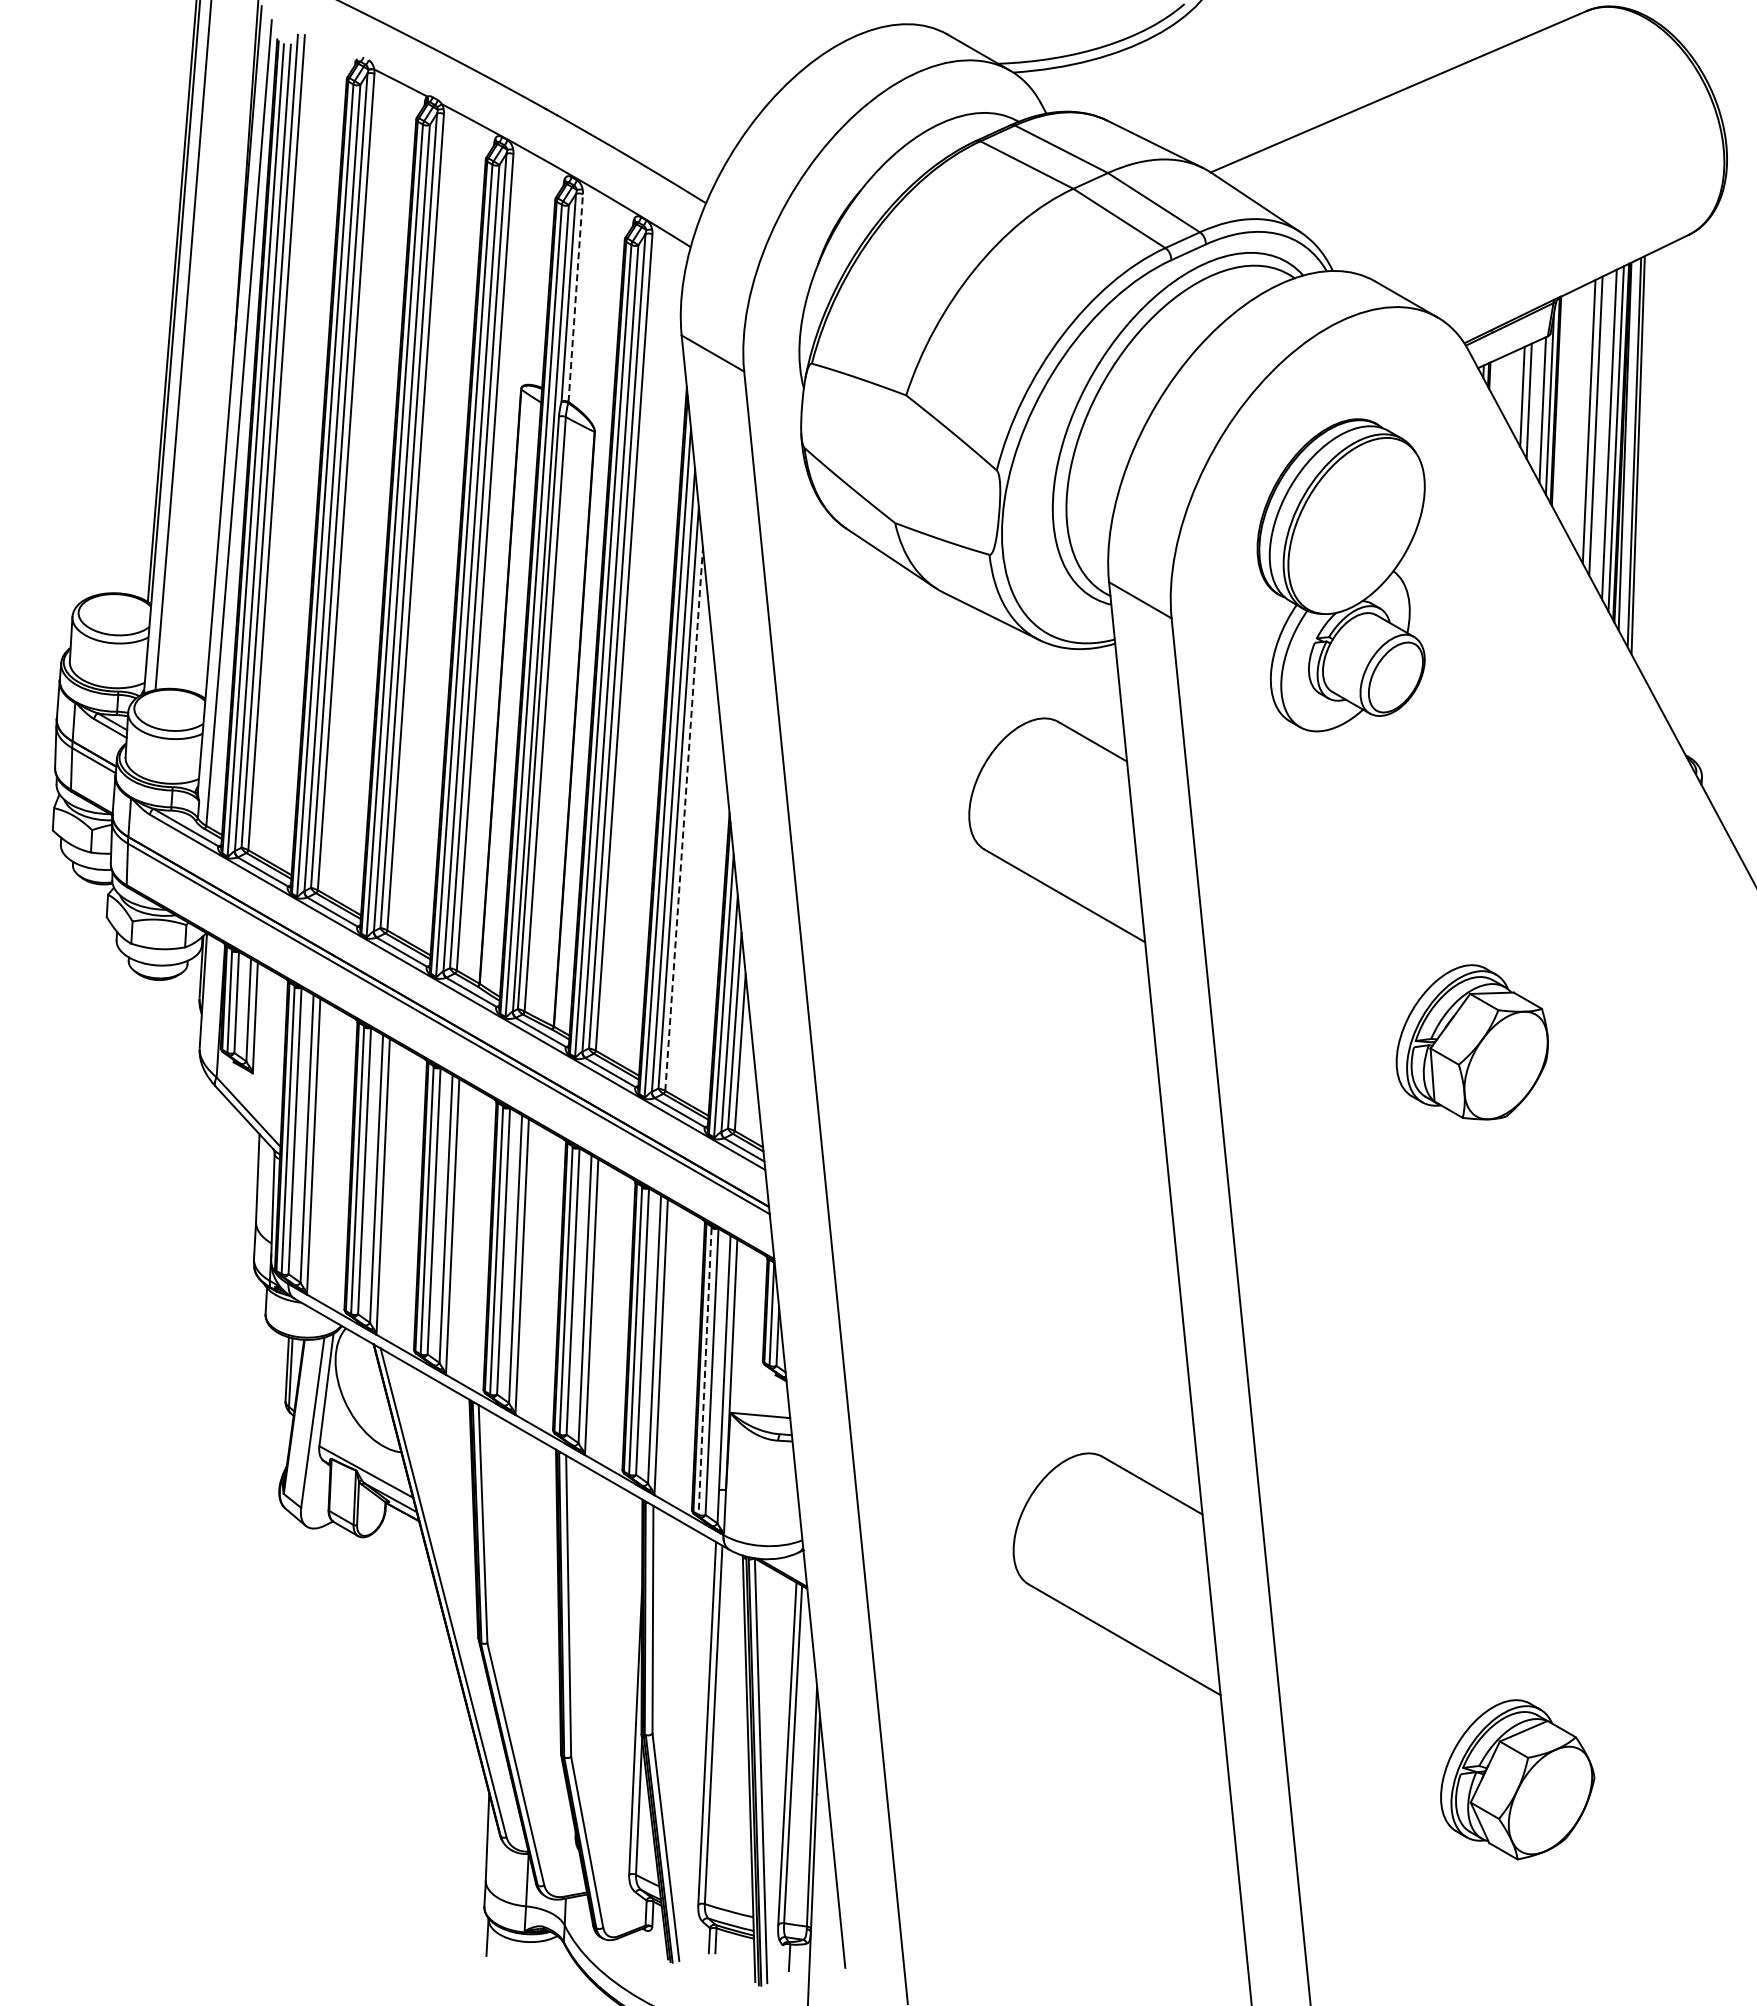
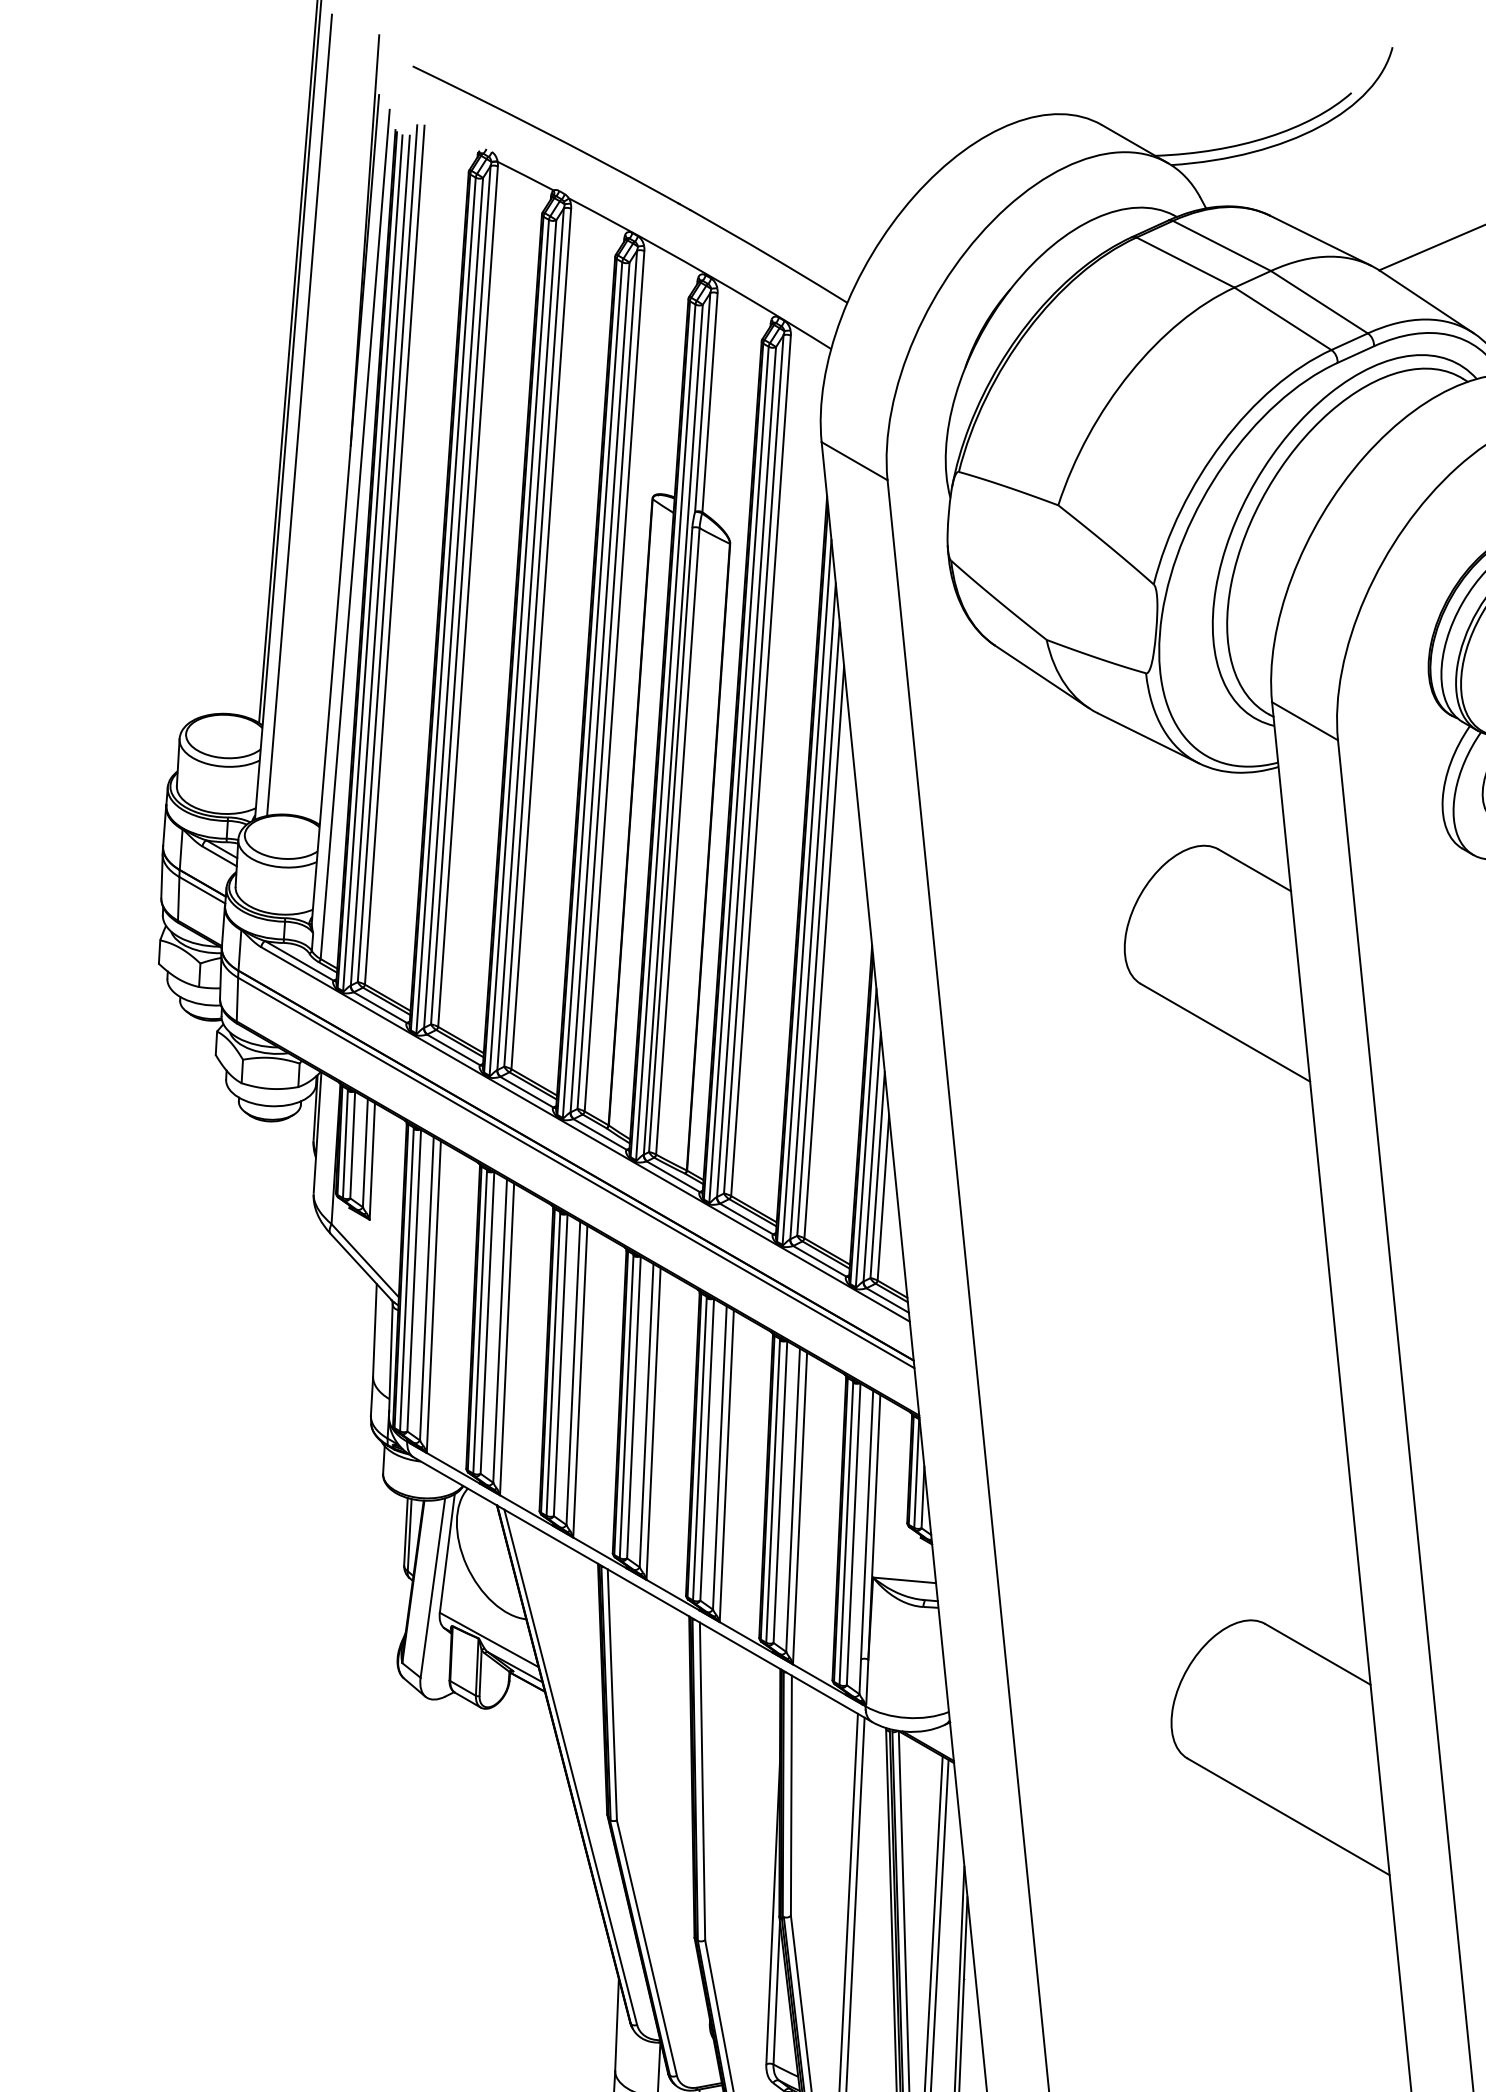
line: (575, 297) -> (709, 402), dashed -> solid
line: (684, 818) -> (824, 951), dashed -> solid
line: (705, 1371) -> (846, 1534), dashed -> solid

